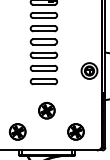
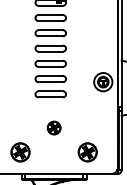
part: (46, 110) -> (53, 127), size x0.7

